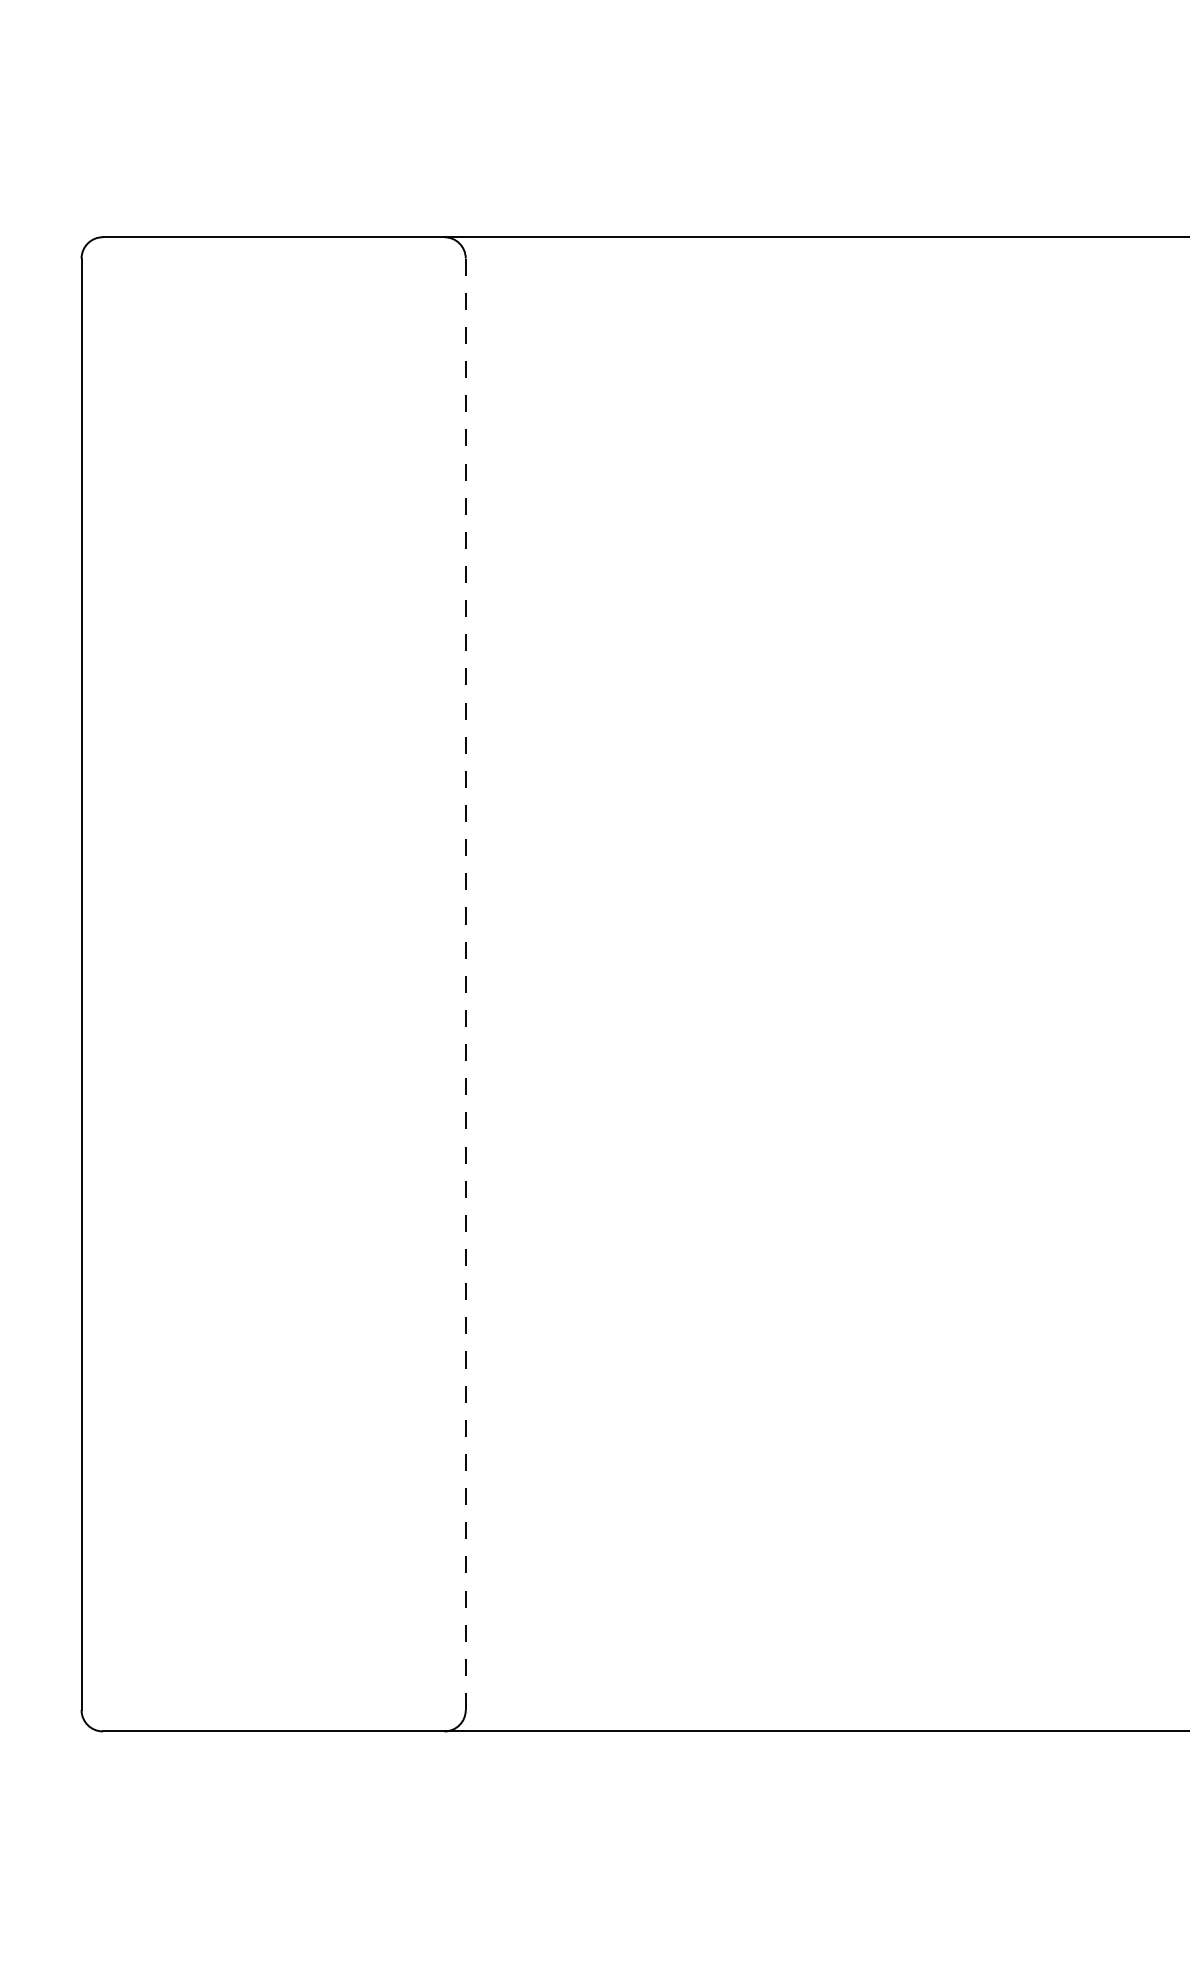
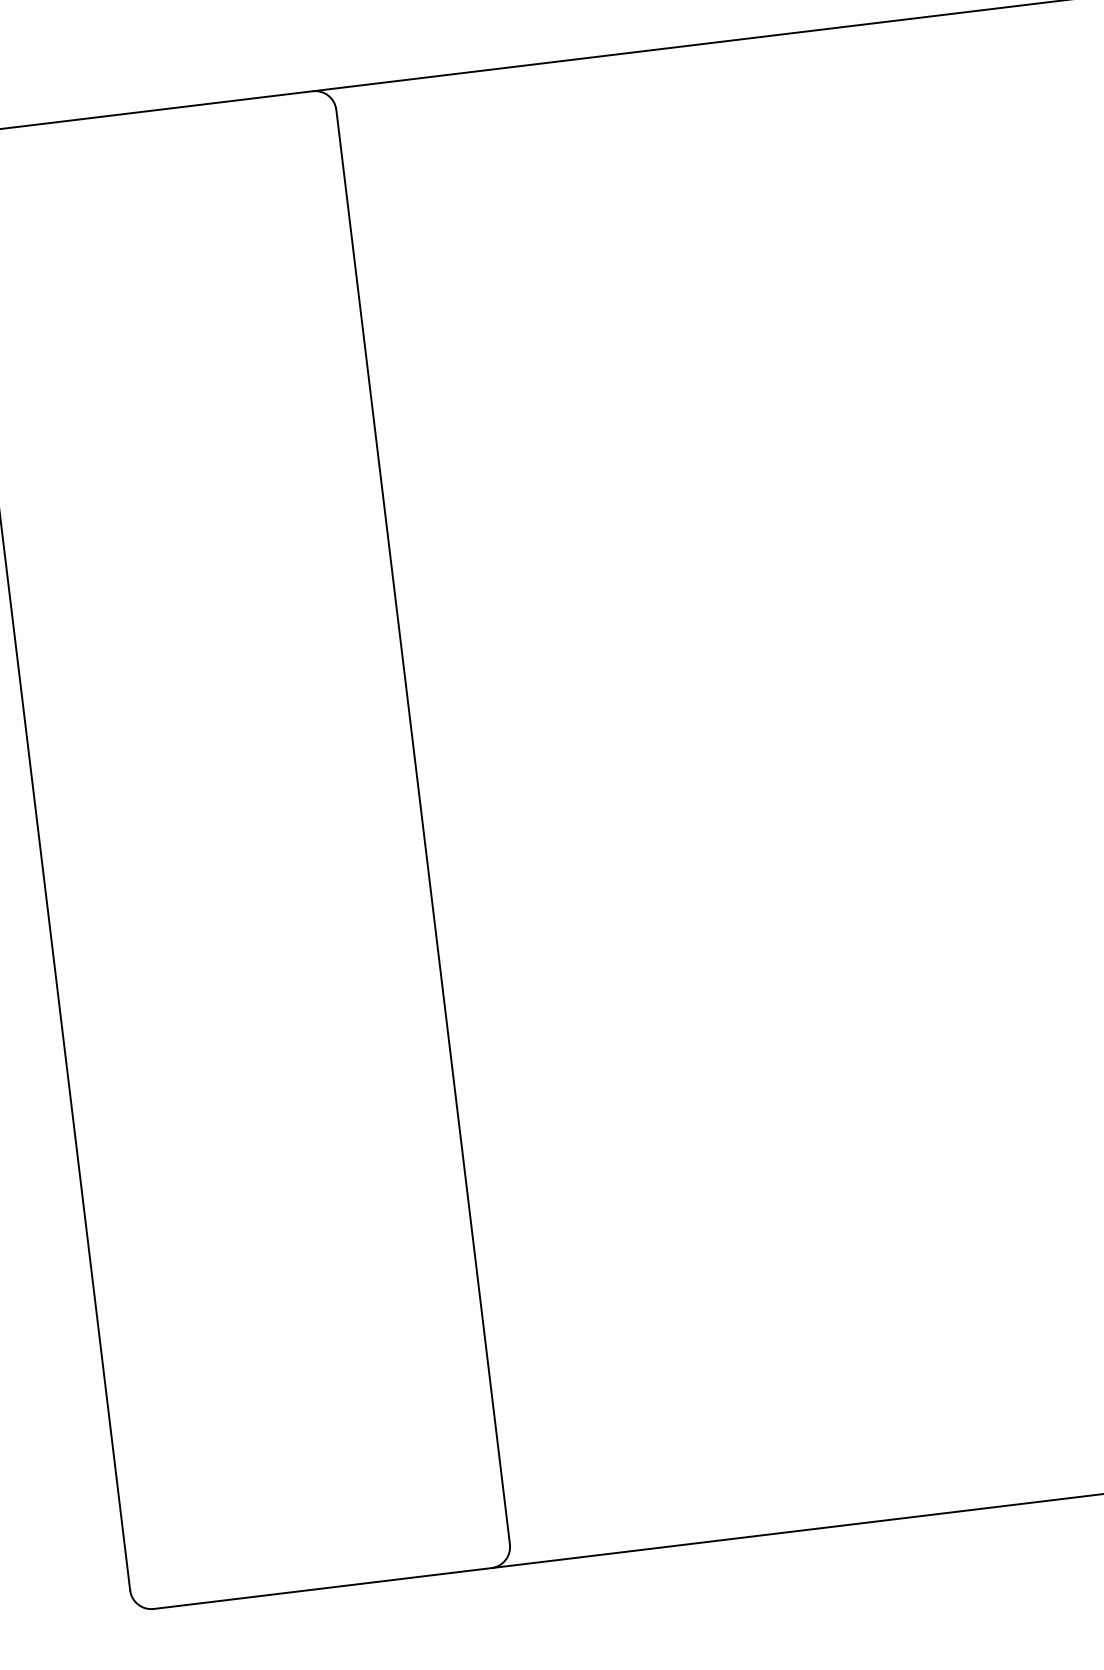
line: (465, 984) -> (422, 827), dashed -> solid

